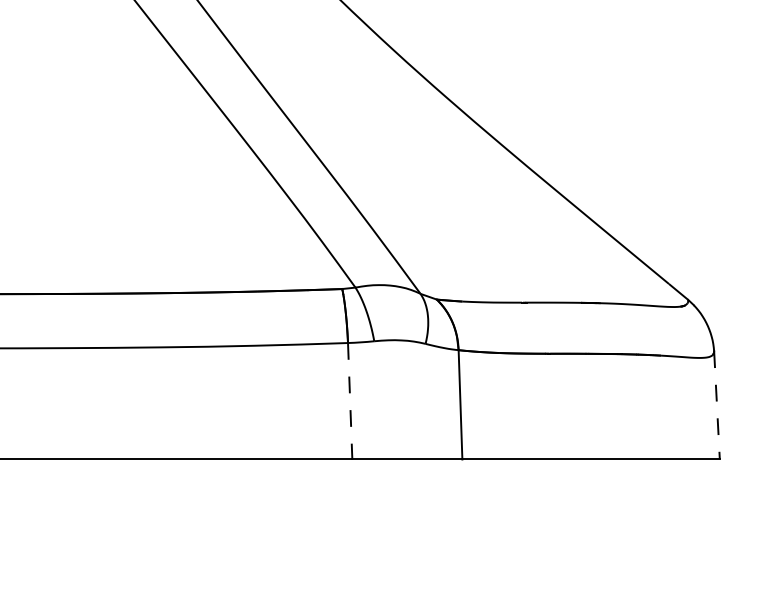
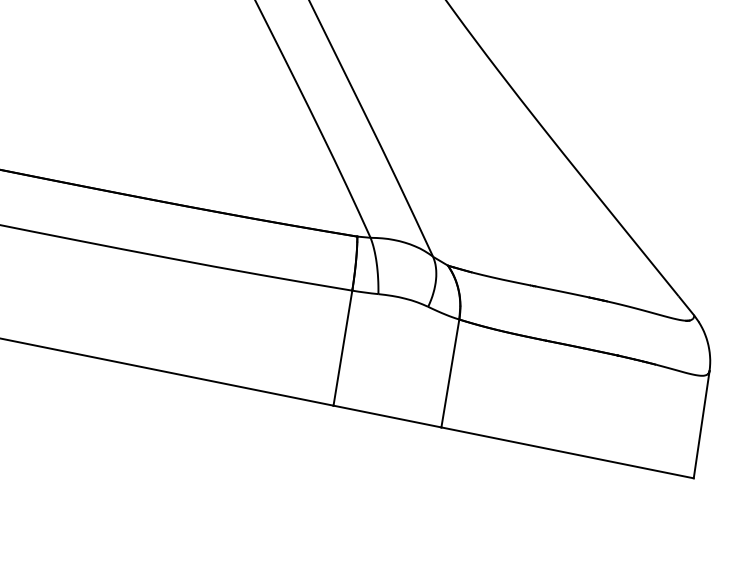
line: (350, 401) -> (343, 348), dashed -> solid
line: (717, 405) -> (702, 424), dashed -> solid

